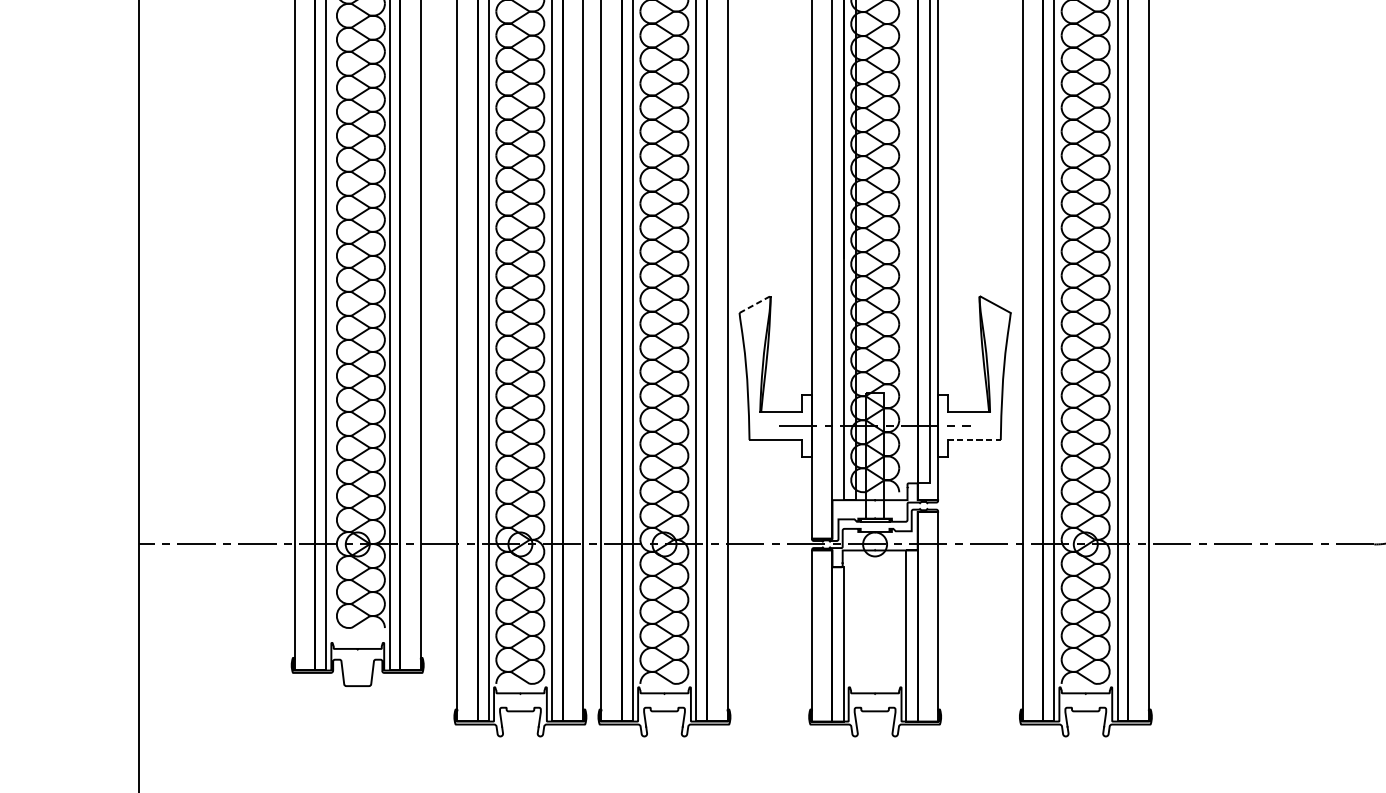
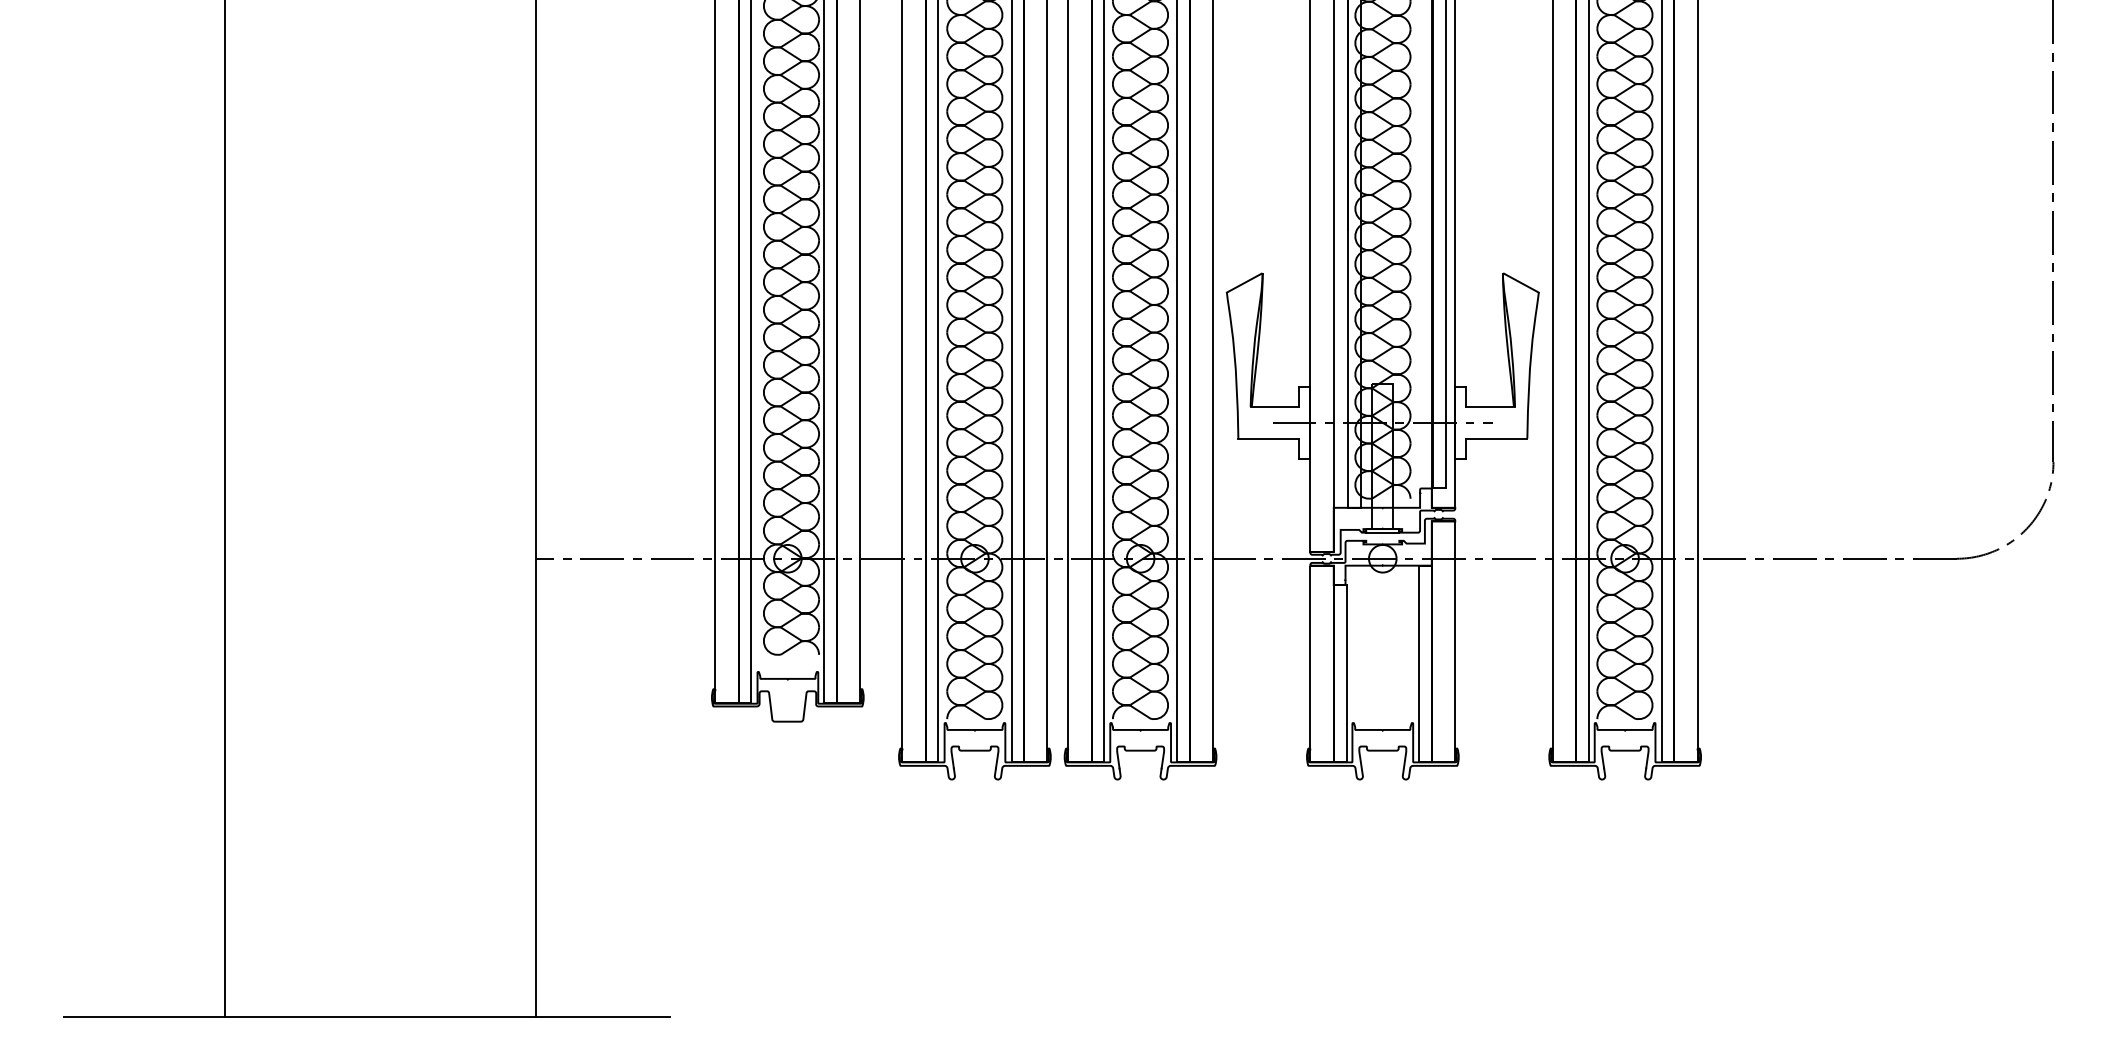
line: (754, 305) -> (1244, 283), dashed -> solid
line: (973, 439) -> (1496, 438), dashed -> solid

